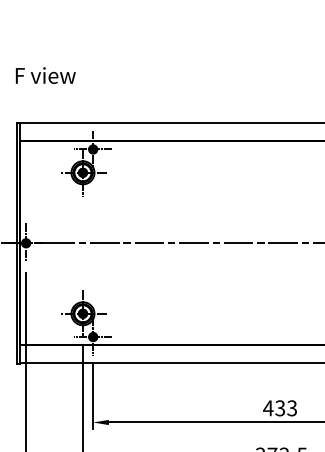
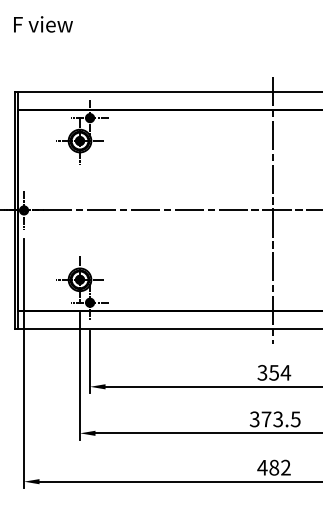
text: (45, 75) -> (43, 24), moved
line: (278, 243) -> (272, 210), added
text: (280, 407) -> (274, 372), 433 -> 354

